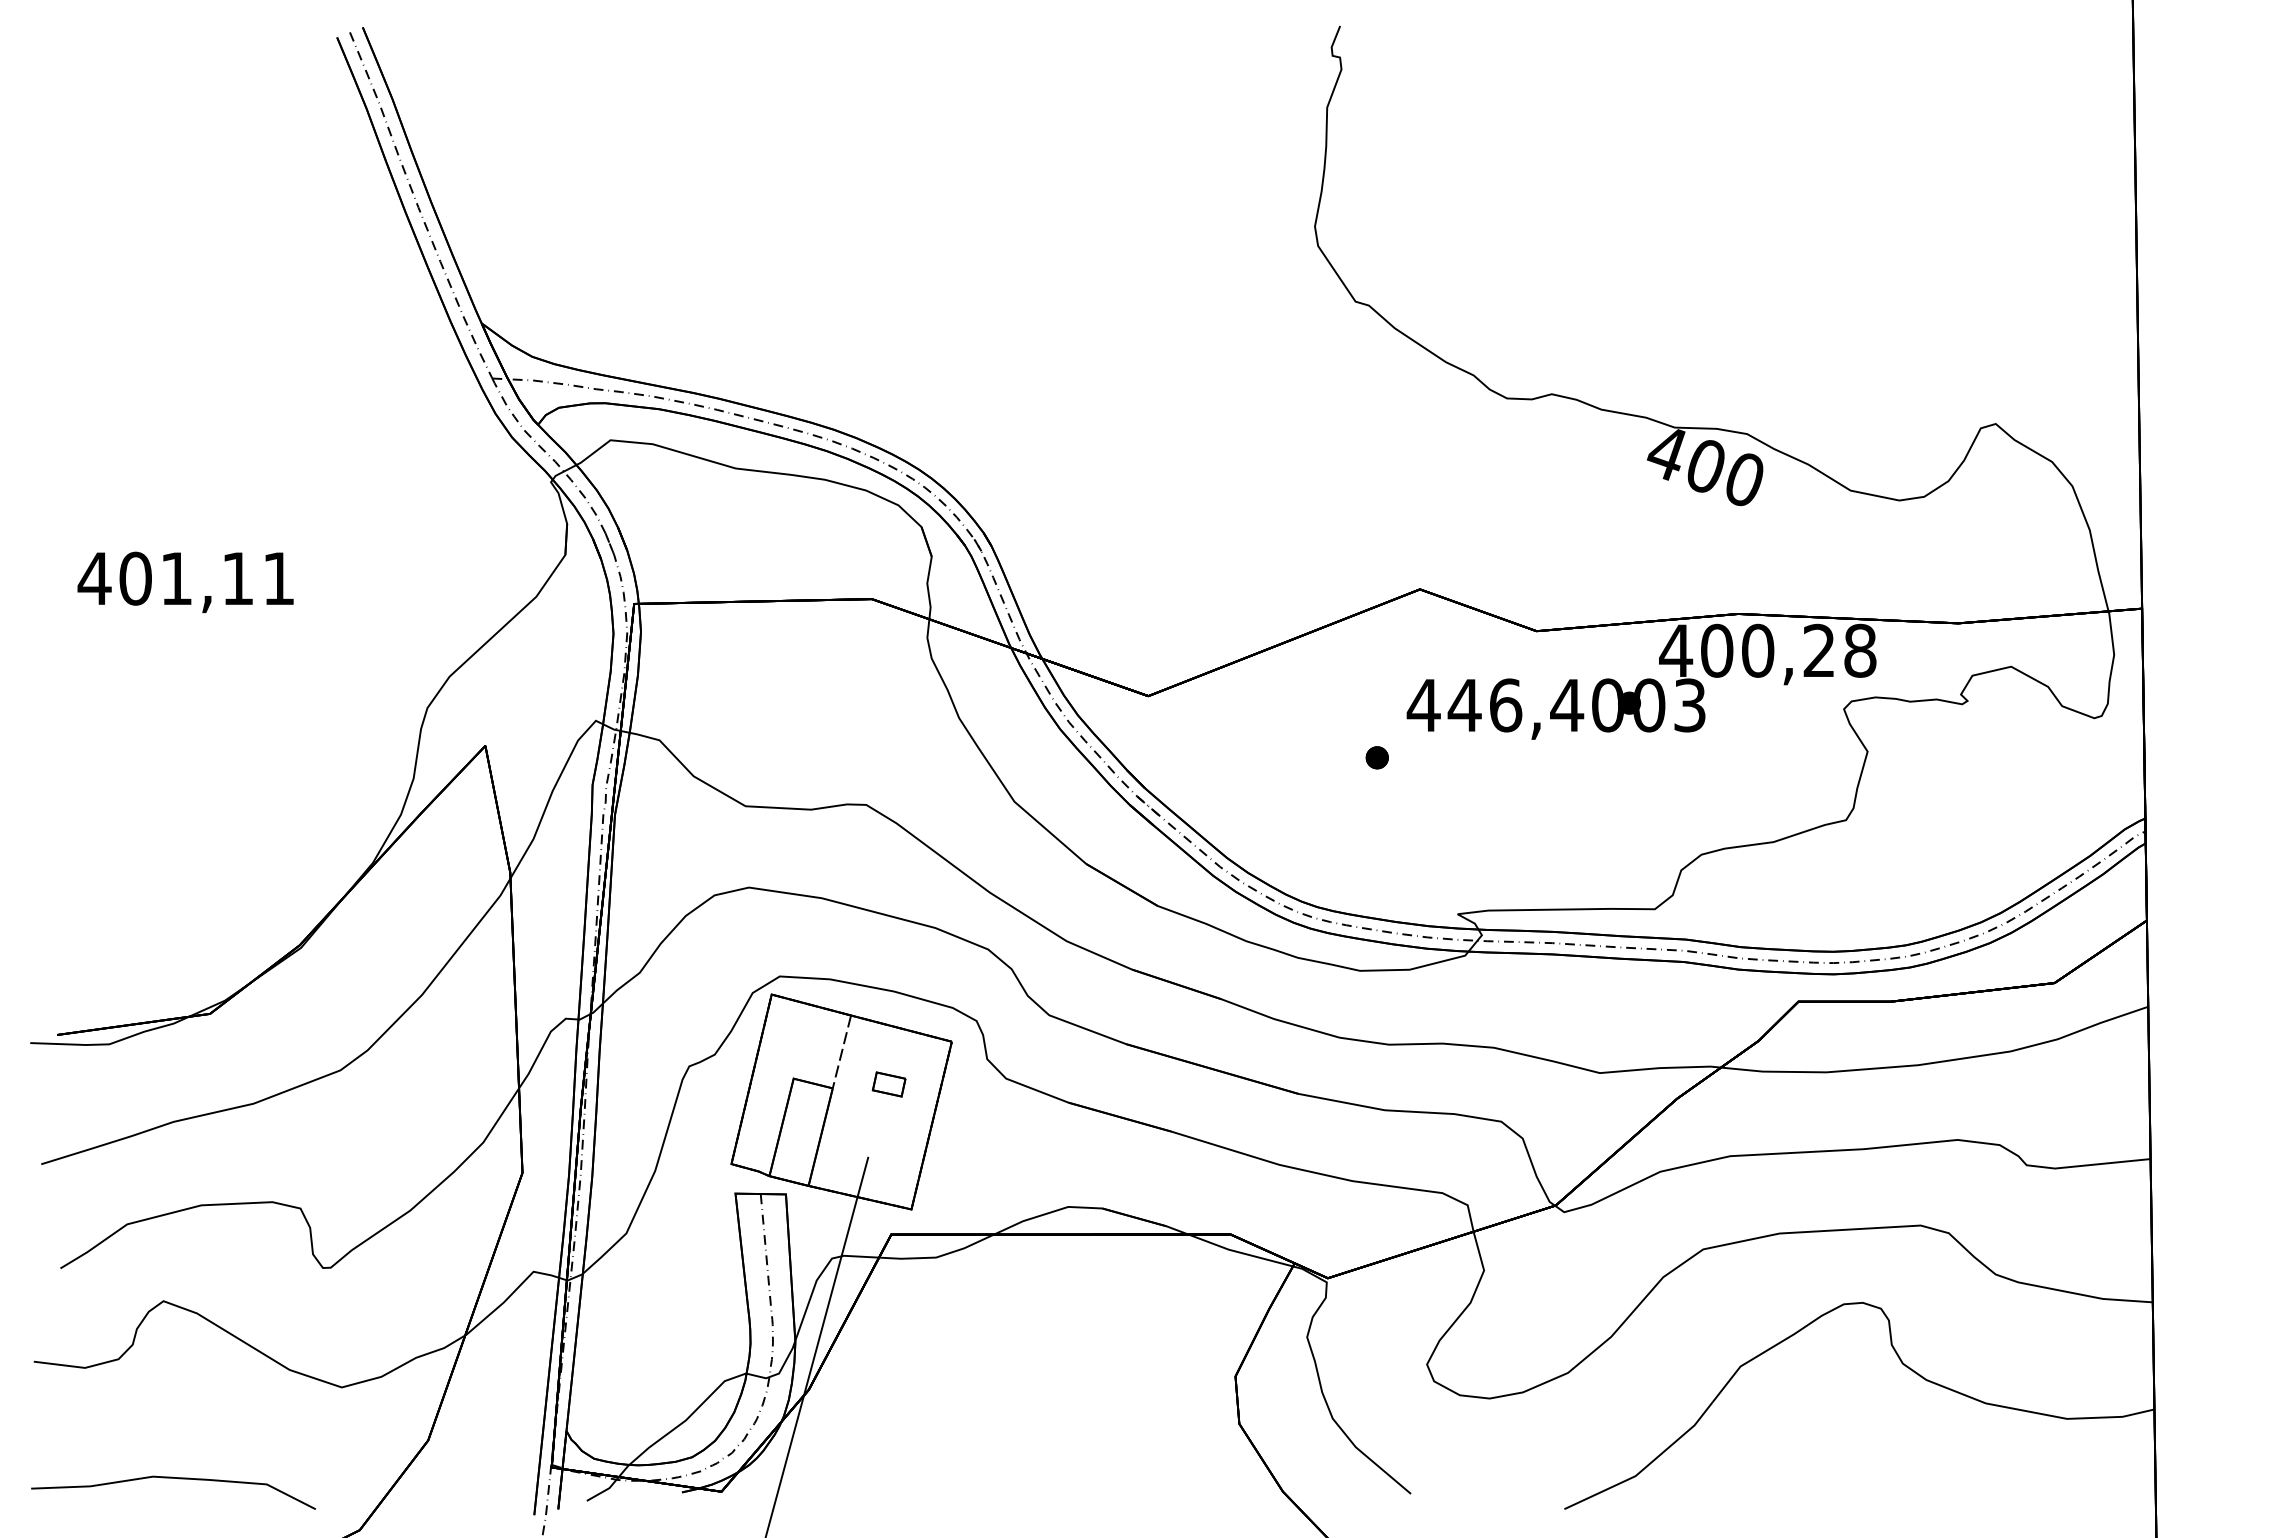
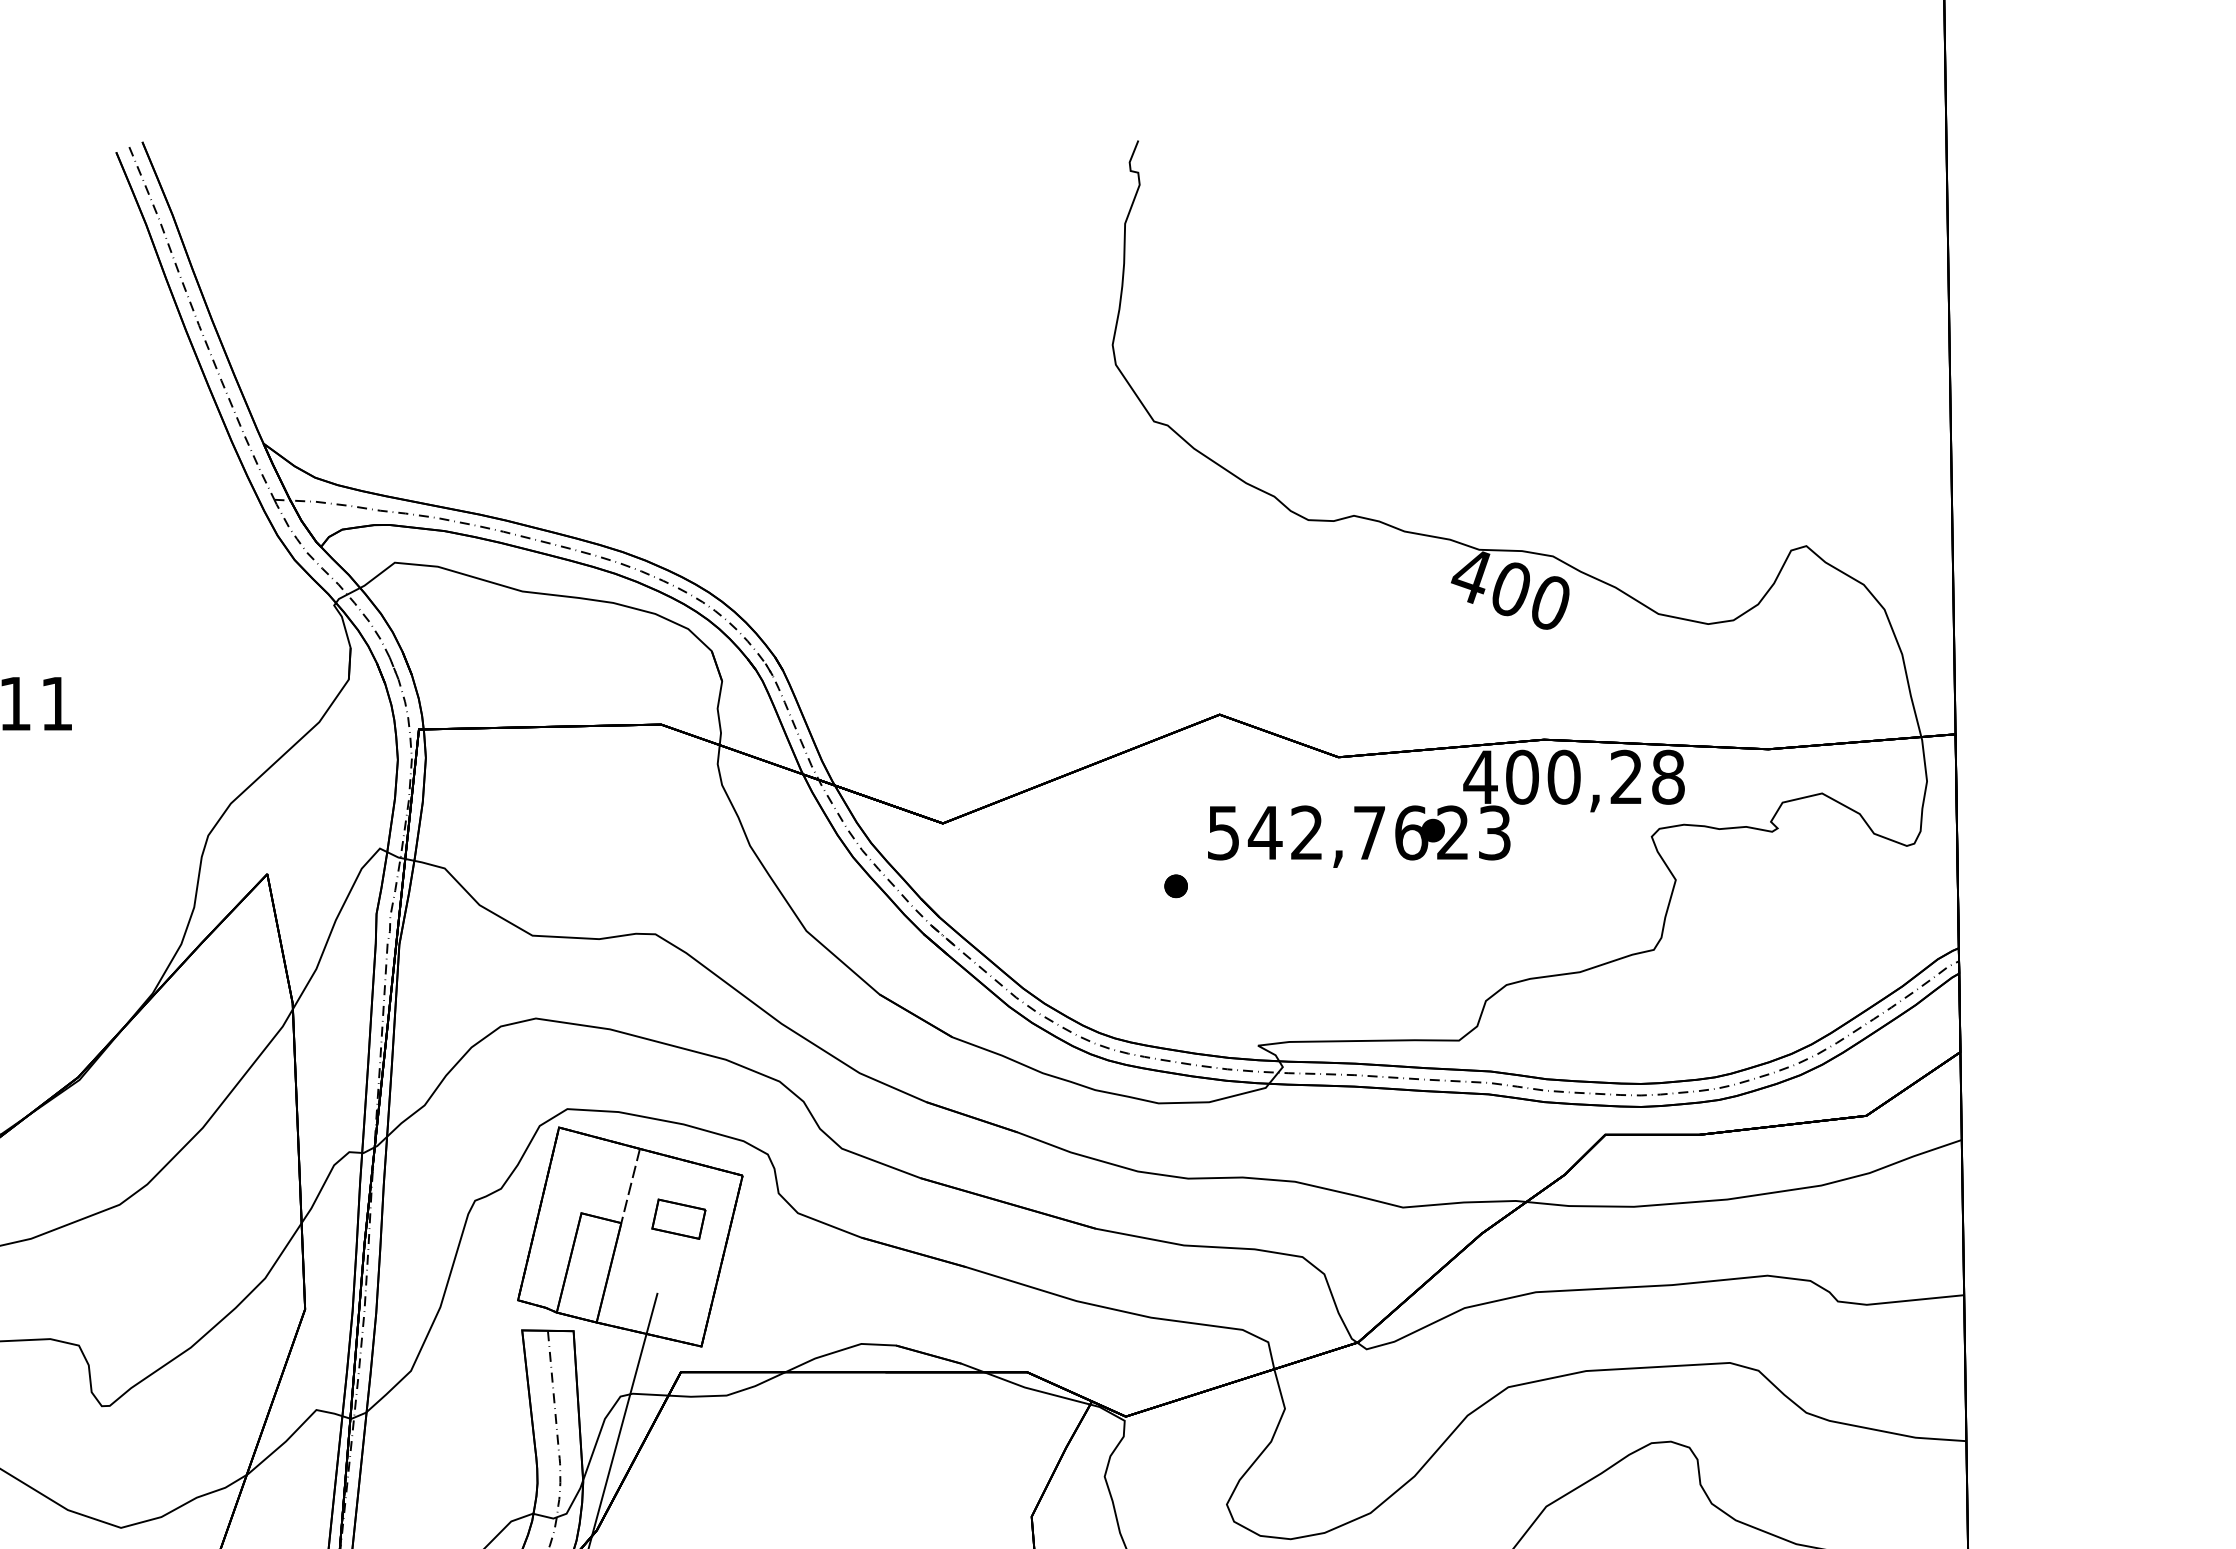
text: (1535, 705) -> (1337, 832), 446,4003 -> 542,7623
part: (888, 1084) -> (678, 1219), size x1.6

